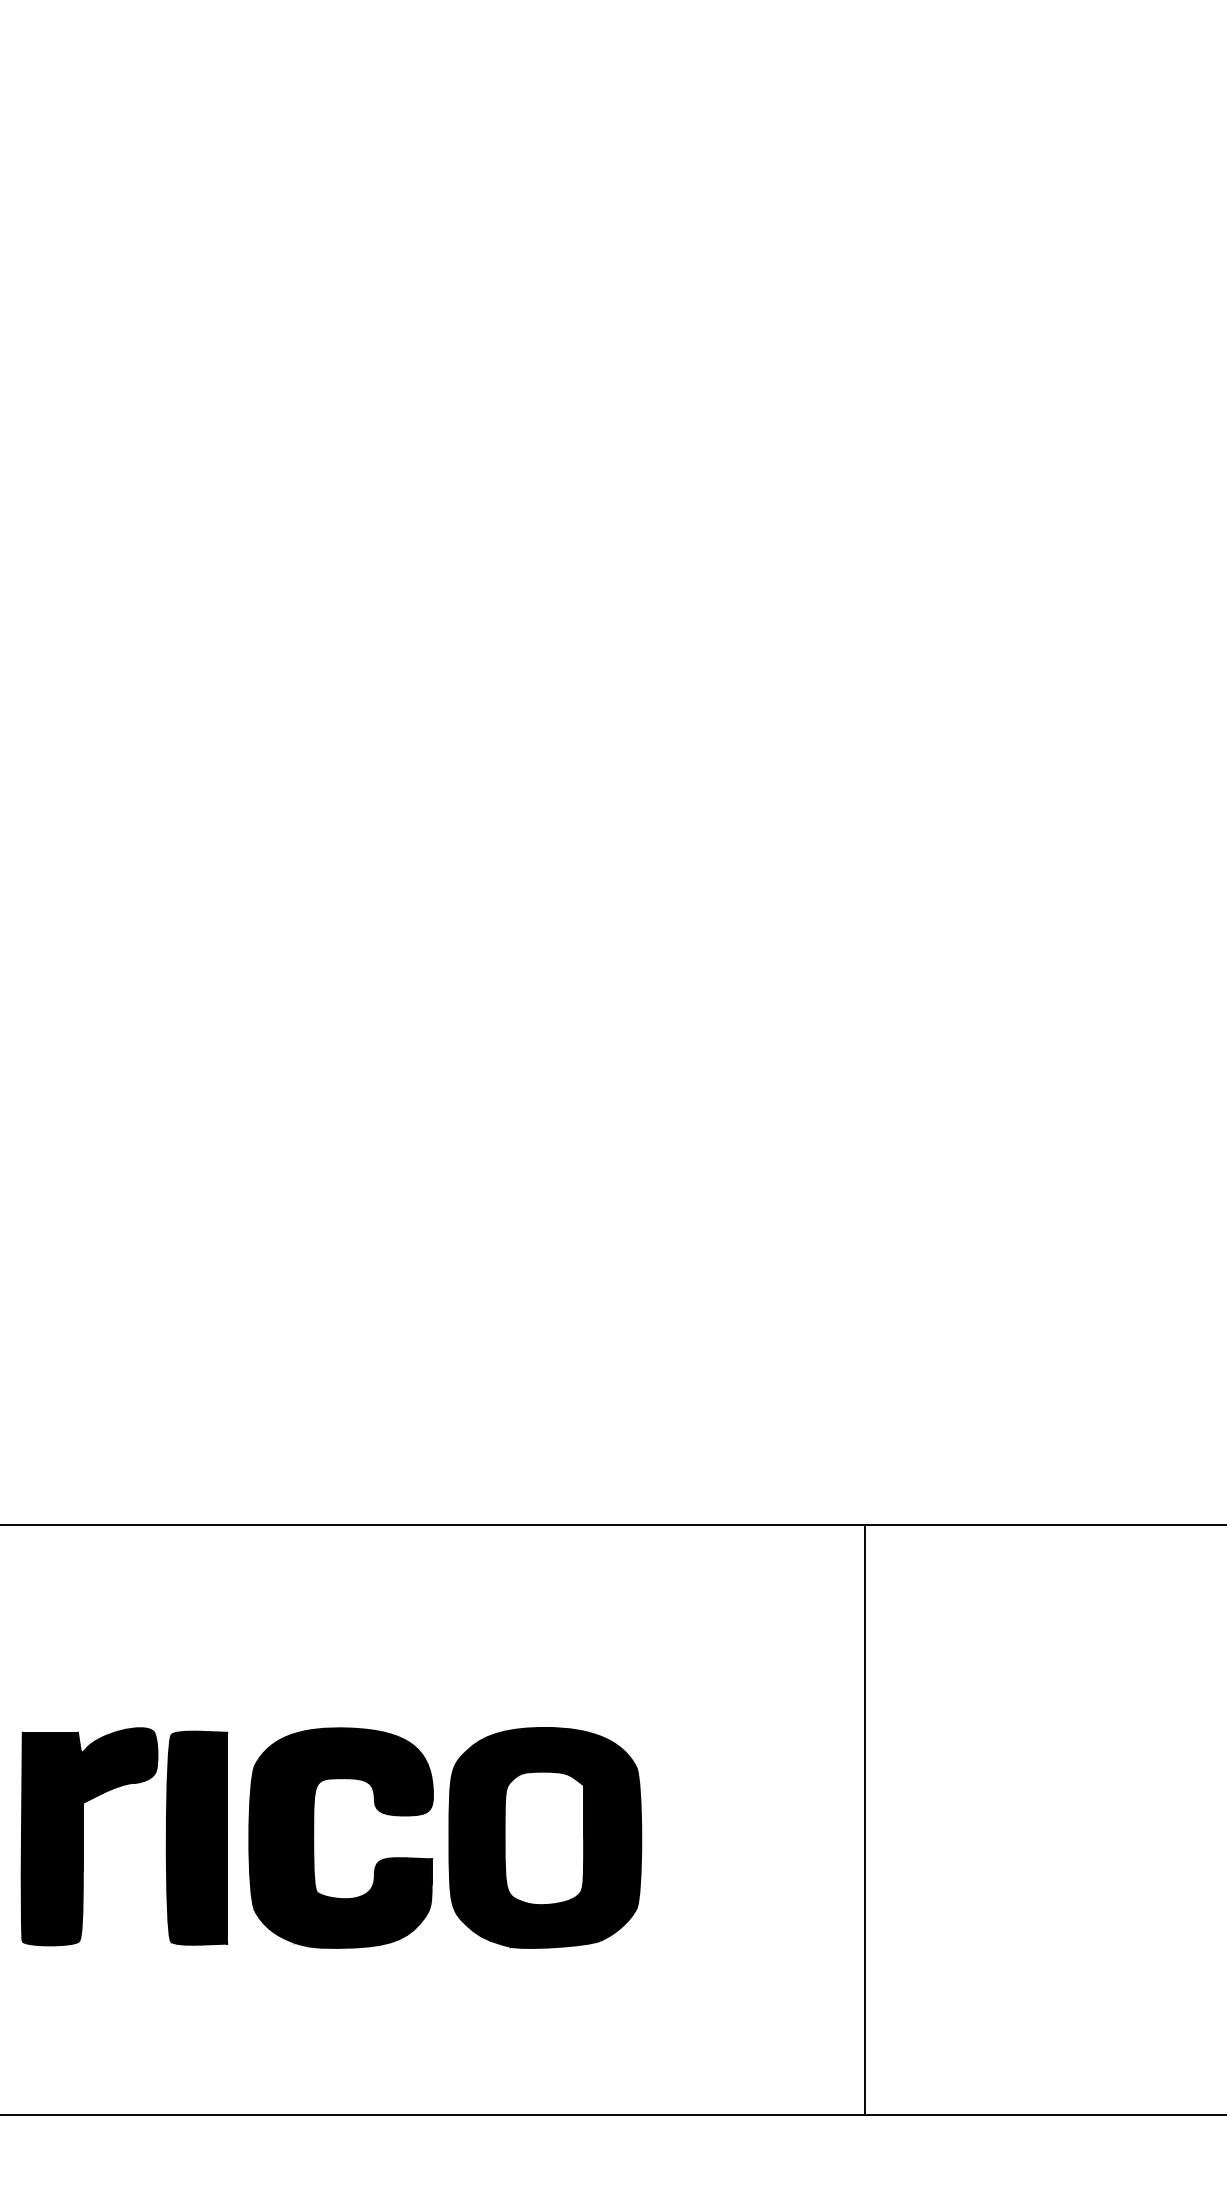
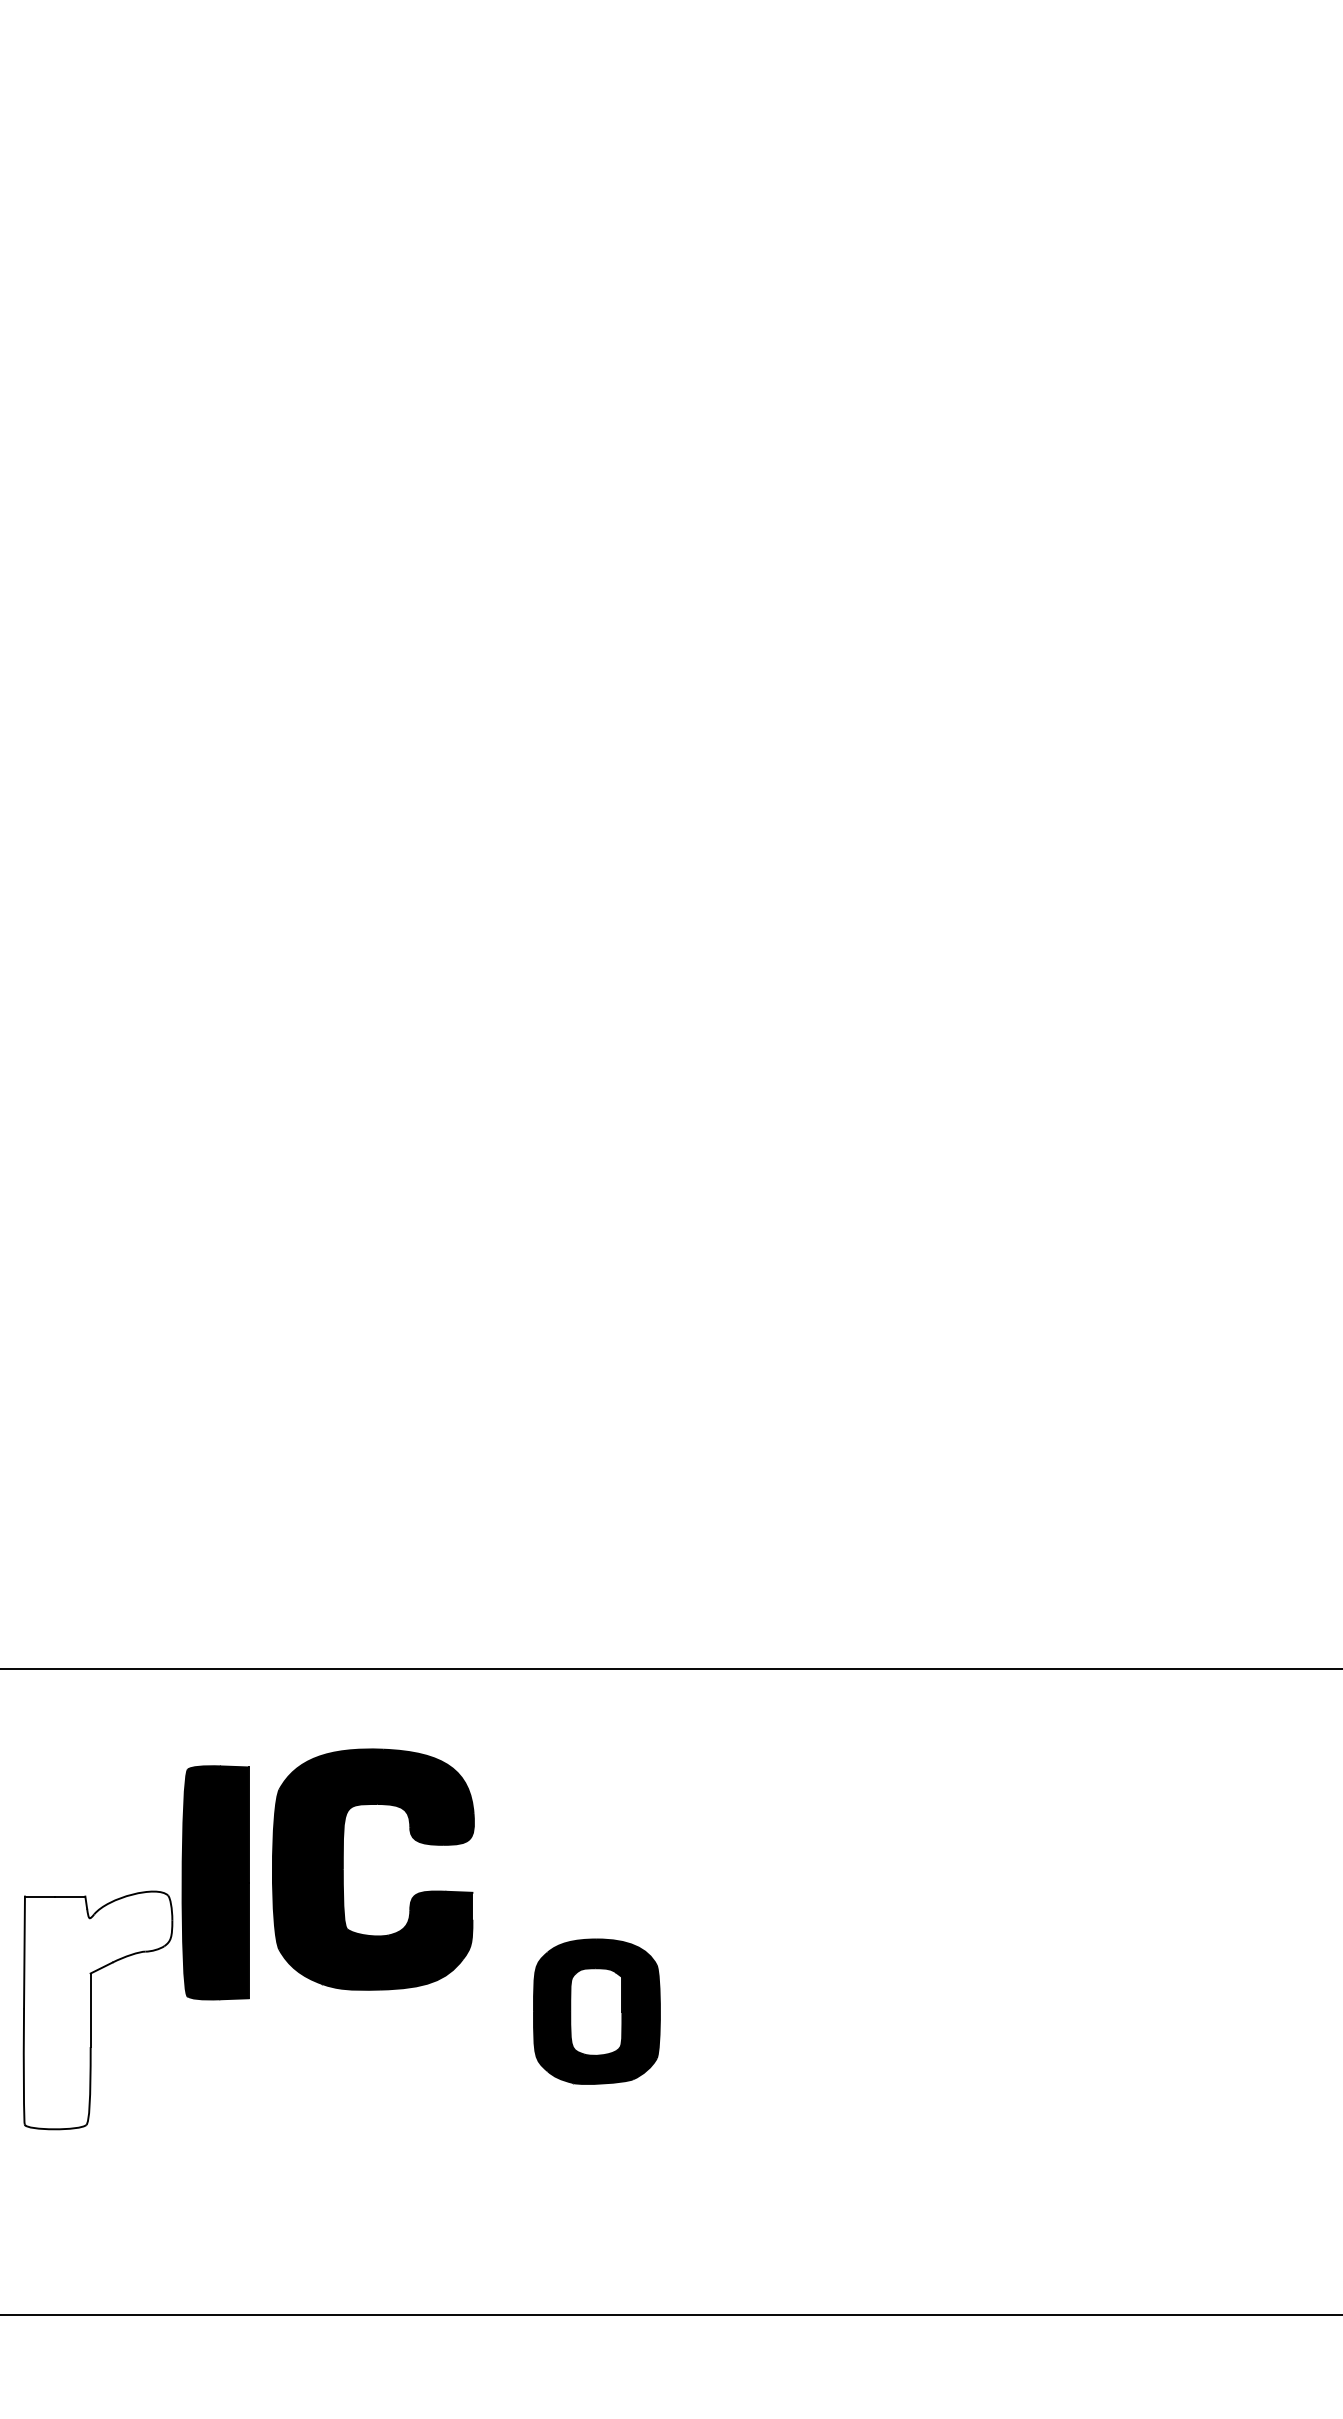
line: (864, 1820) -> (946, 1992), removed
fill: (89, 1836) -> (97, 2010), removed
part: (196, 1837) -> (215, 1882), moved
part: (314, 1837) -> (344, 1868), moved
part: (545, 1837) -> (597, 2011), size x0.6

